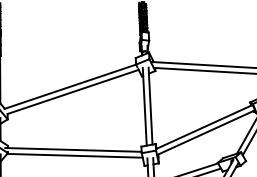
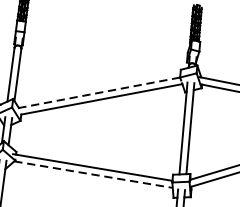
line: (69, 86) -> (98, 92), solid -> dashed
line: (74, 155) -> (93, 174), solid -> dashed

